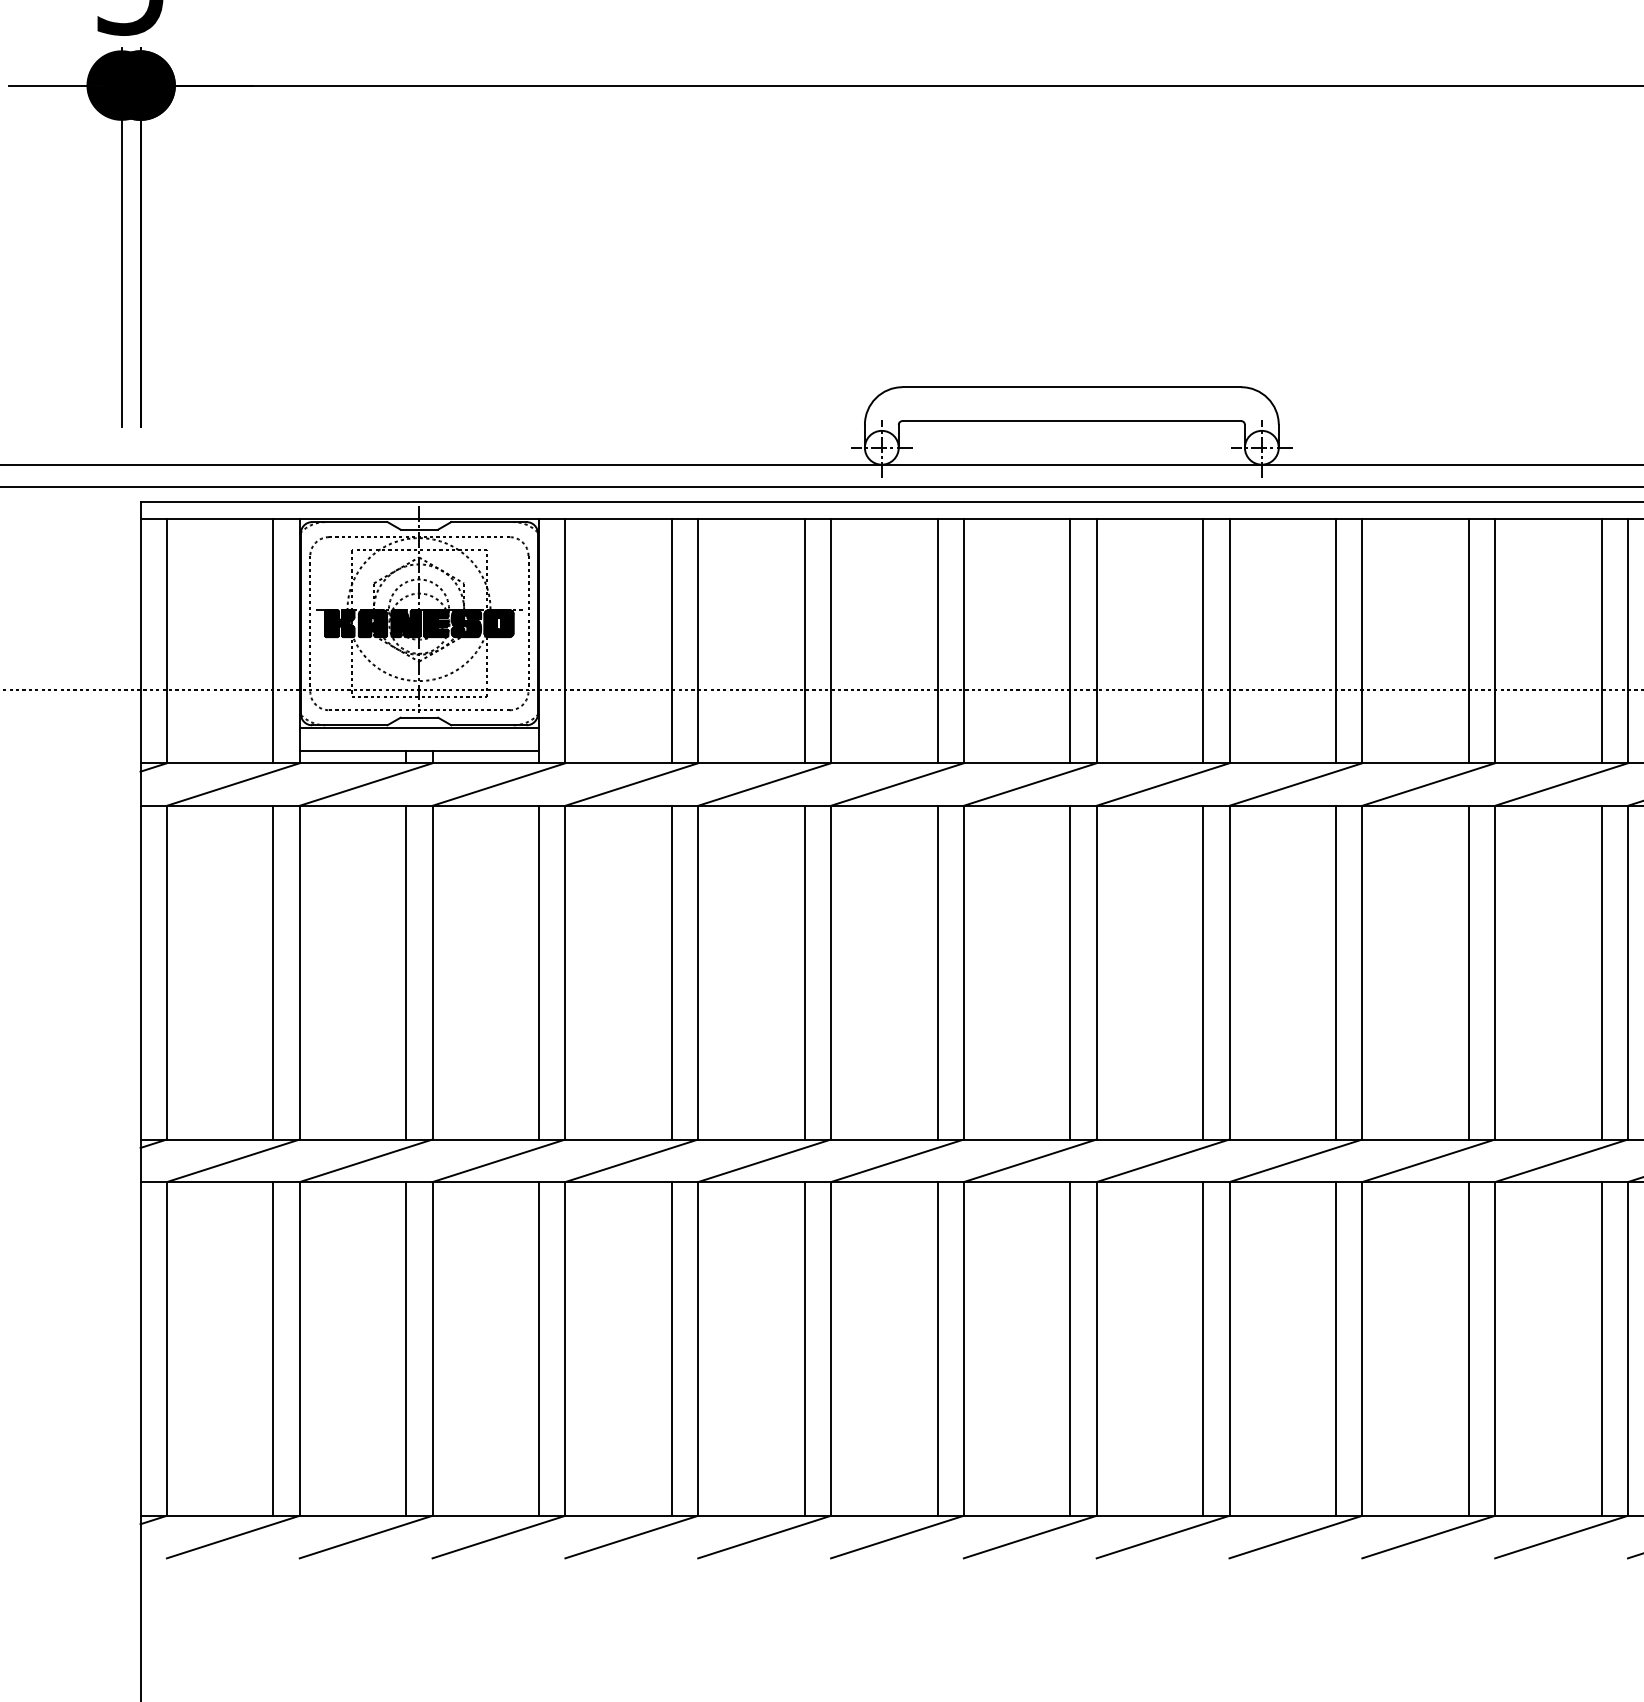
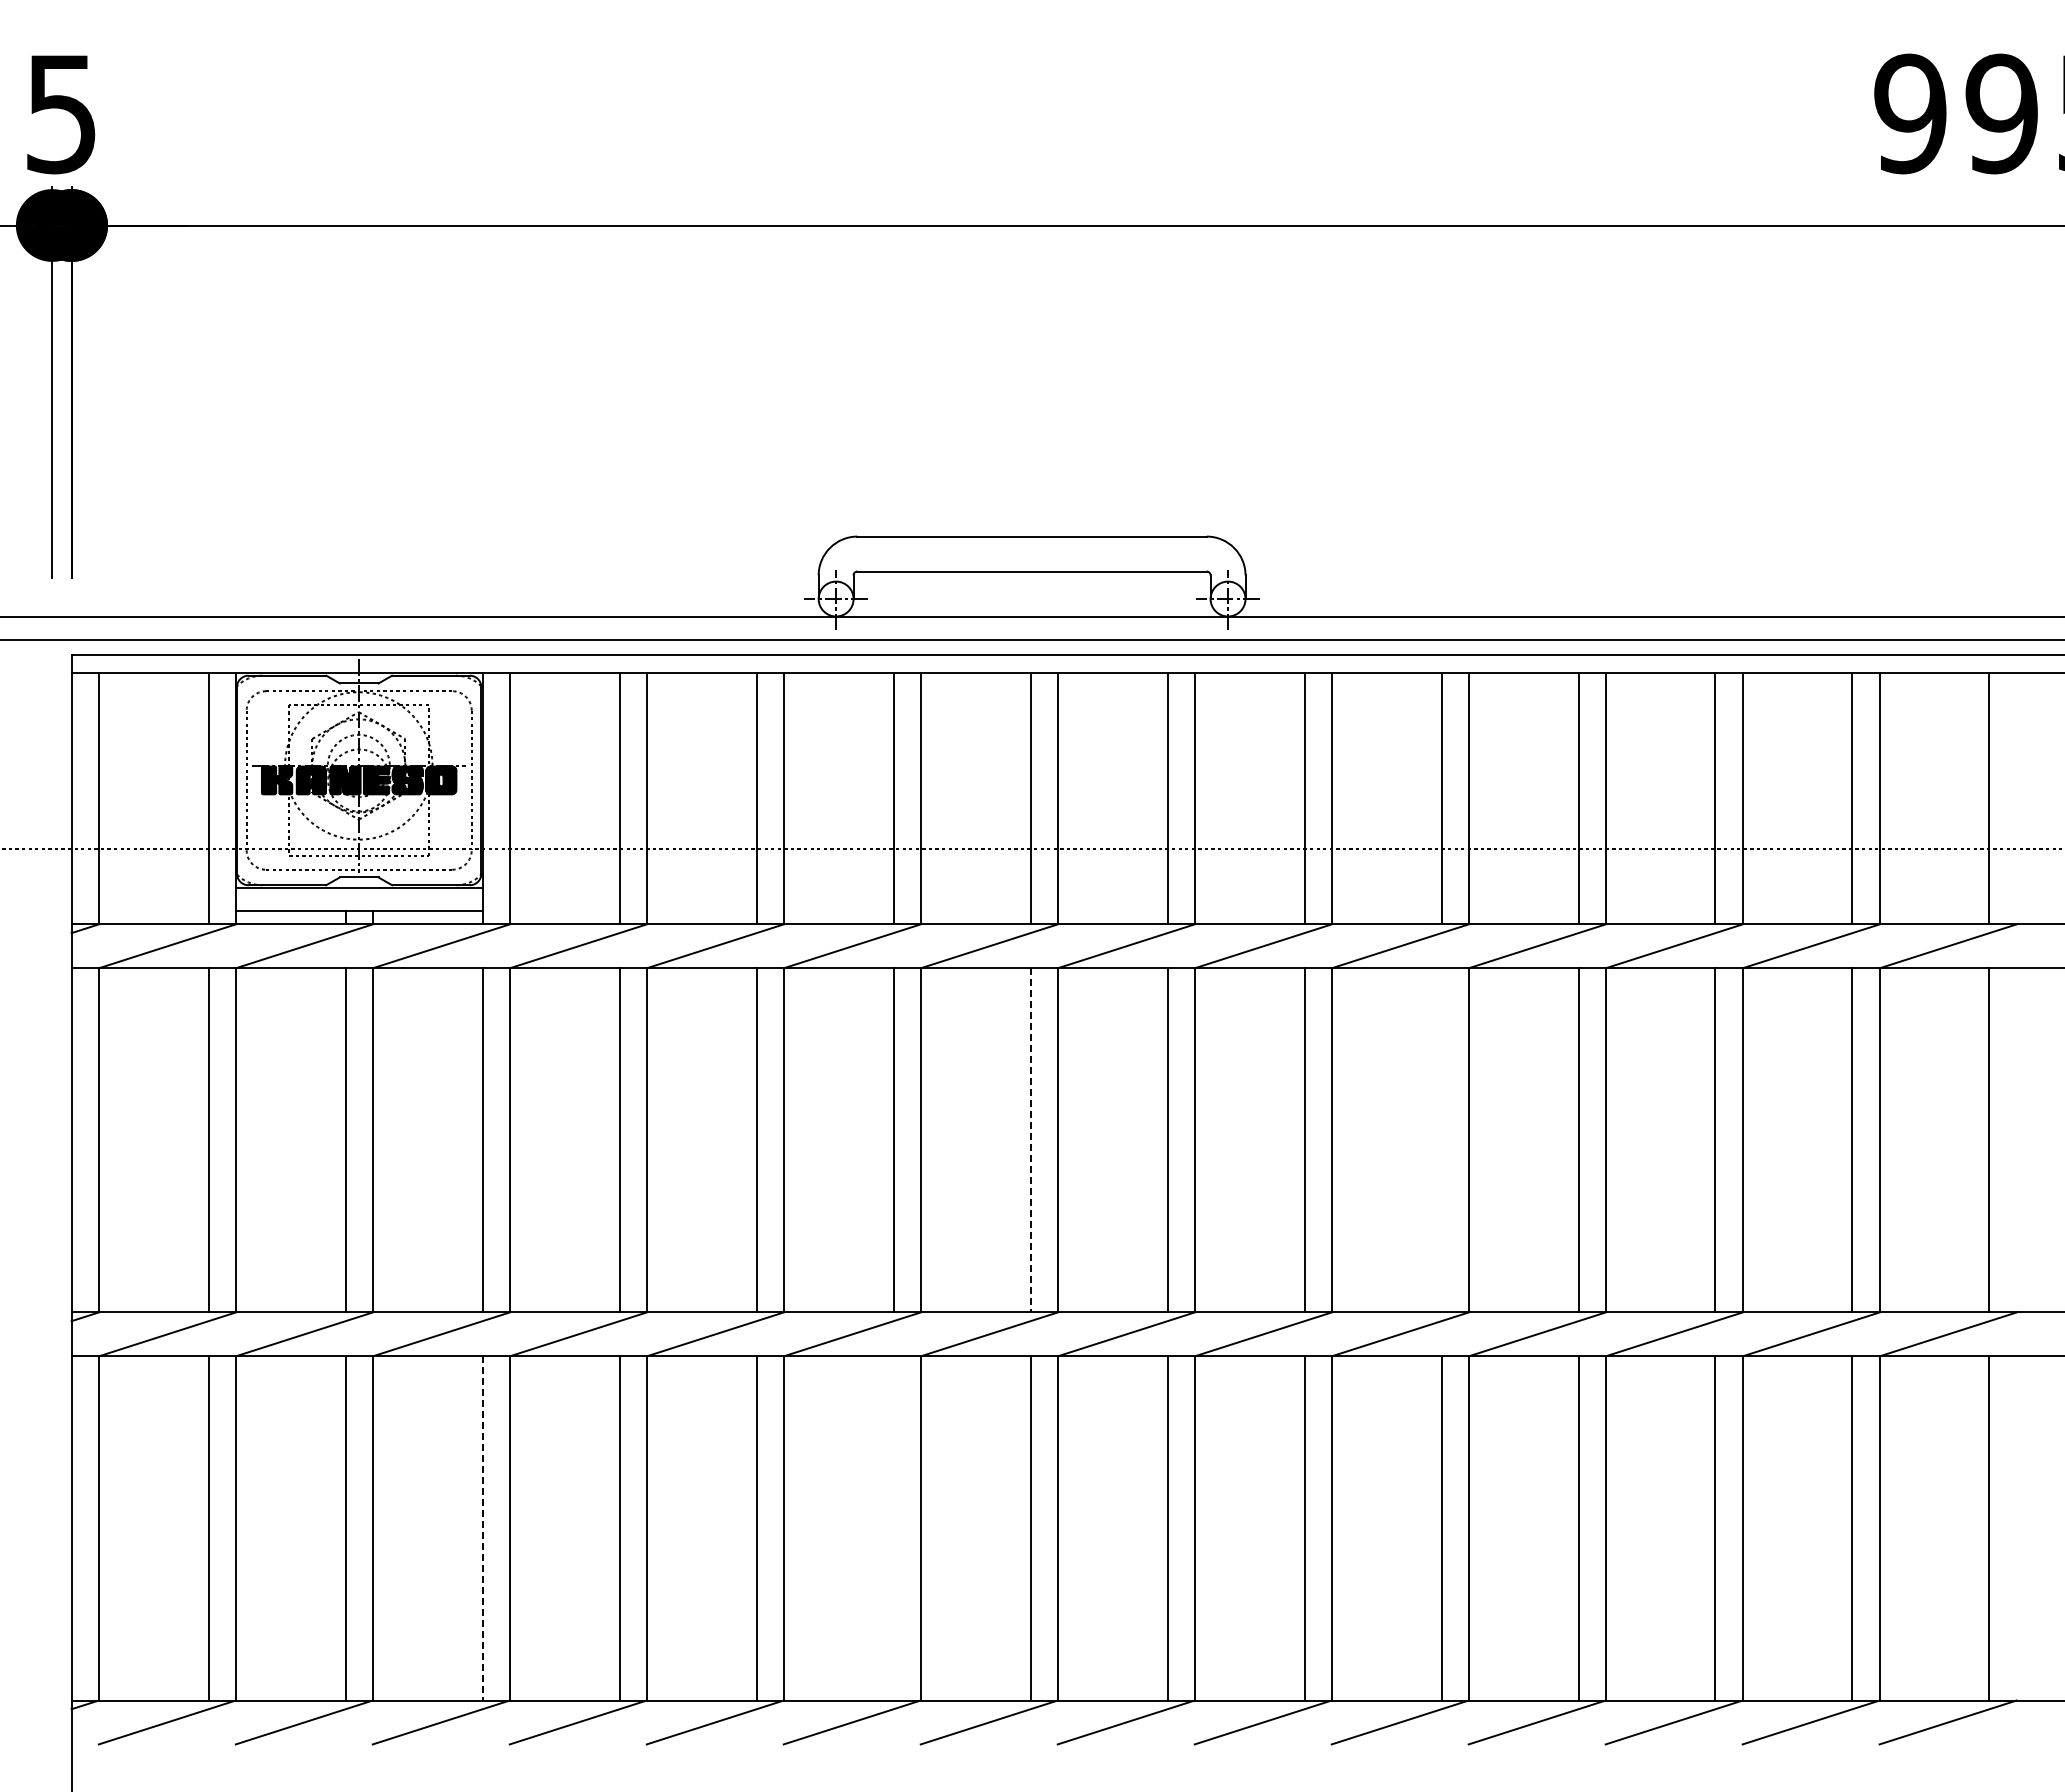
line: (1070, 972) -> (1030, 1140), solid -> dashed
line: (1468, 972) -> (1441, 1140), removed
line: (538, 1348) -> (482, 1528), solid -> dashed
line: (937, 1348) -> (893, 1528), removed

